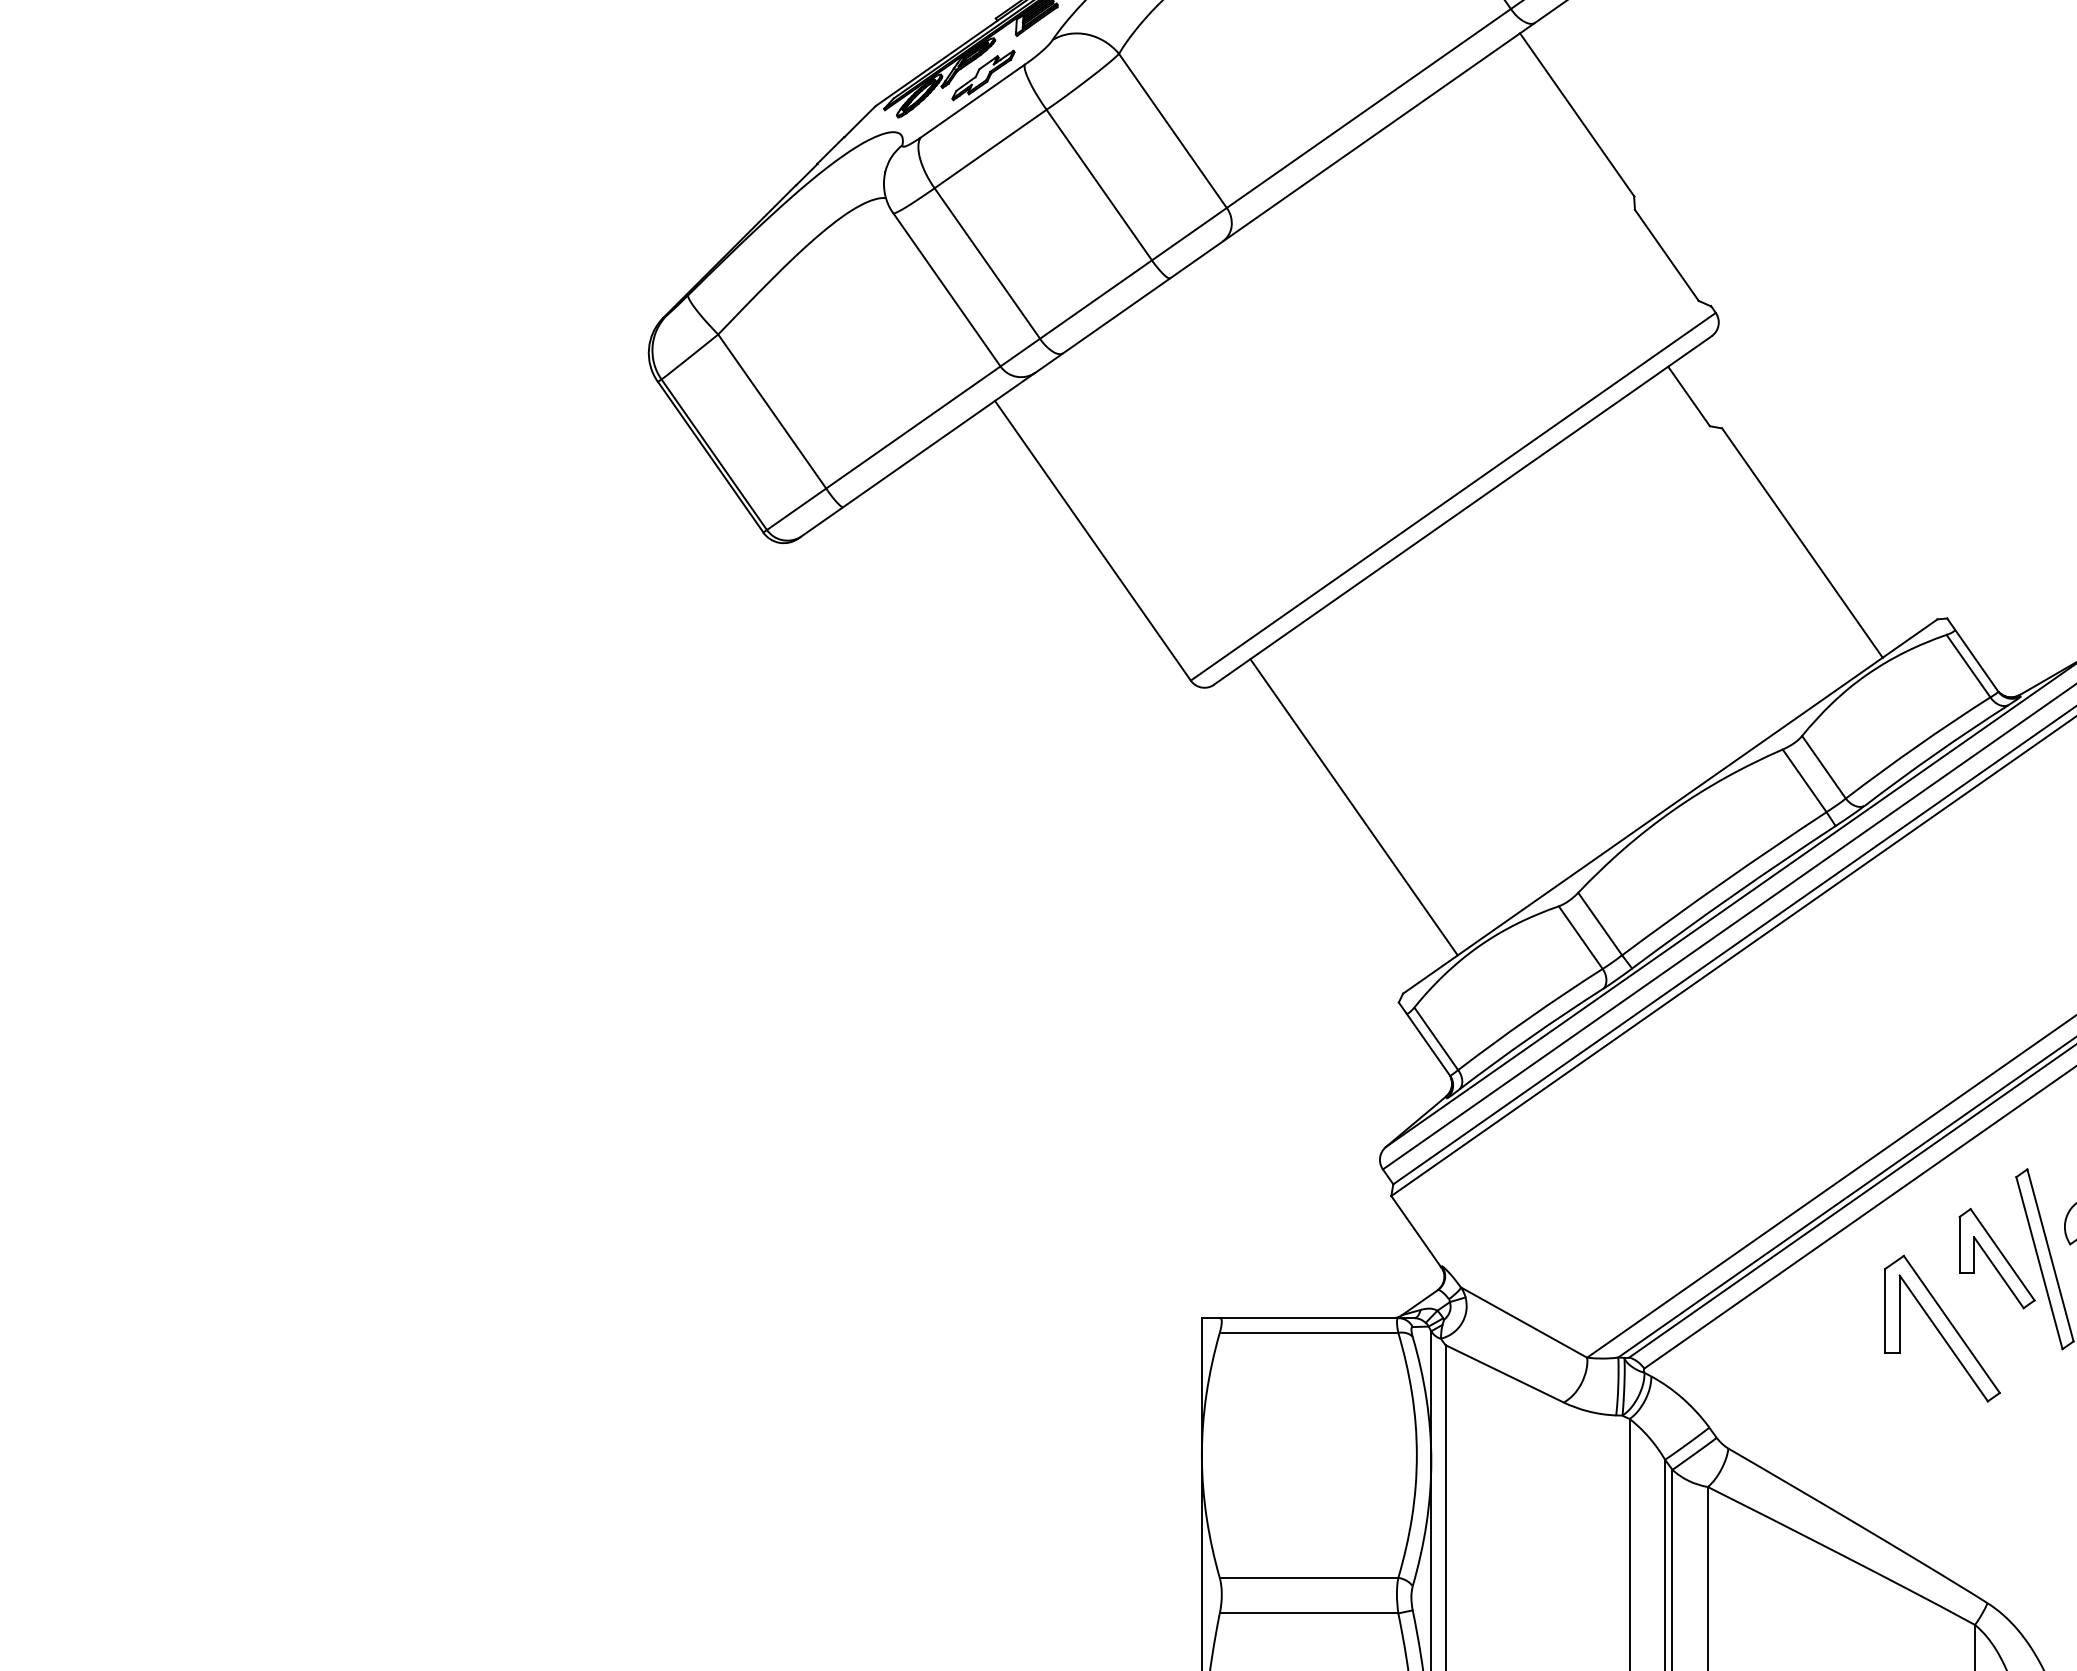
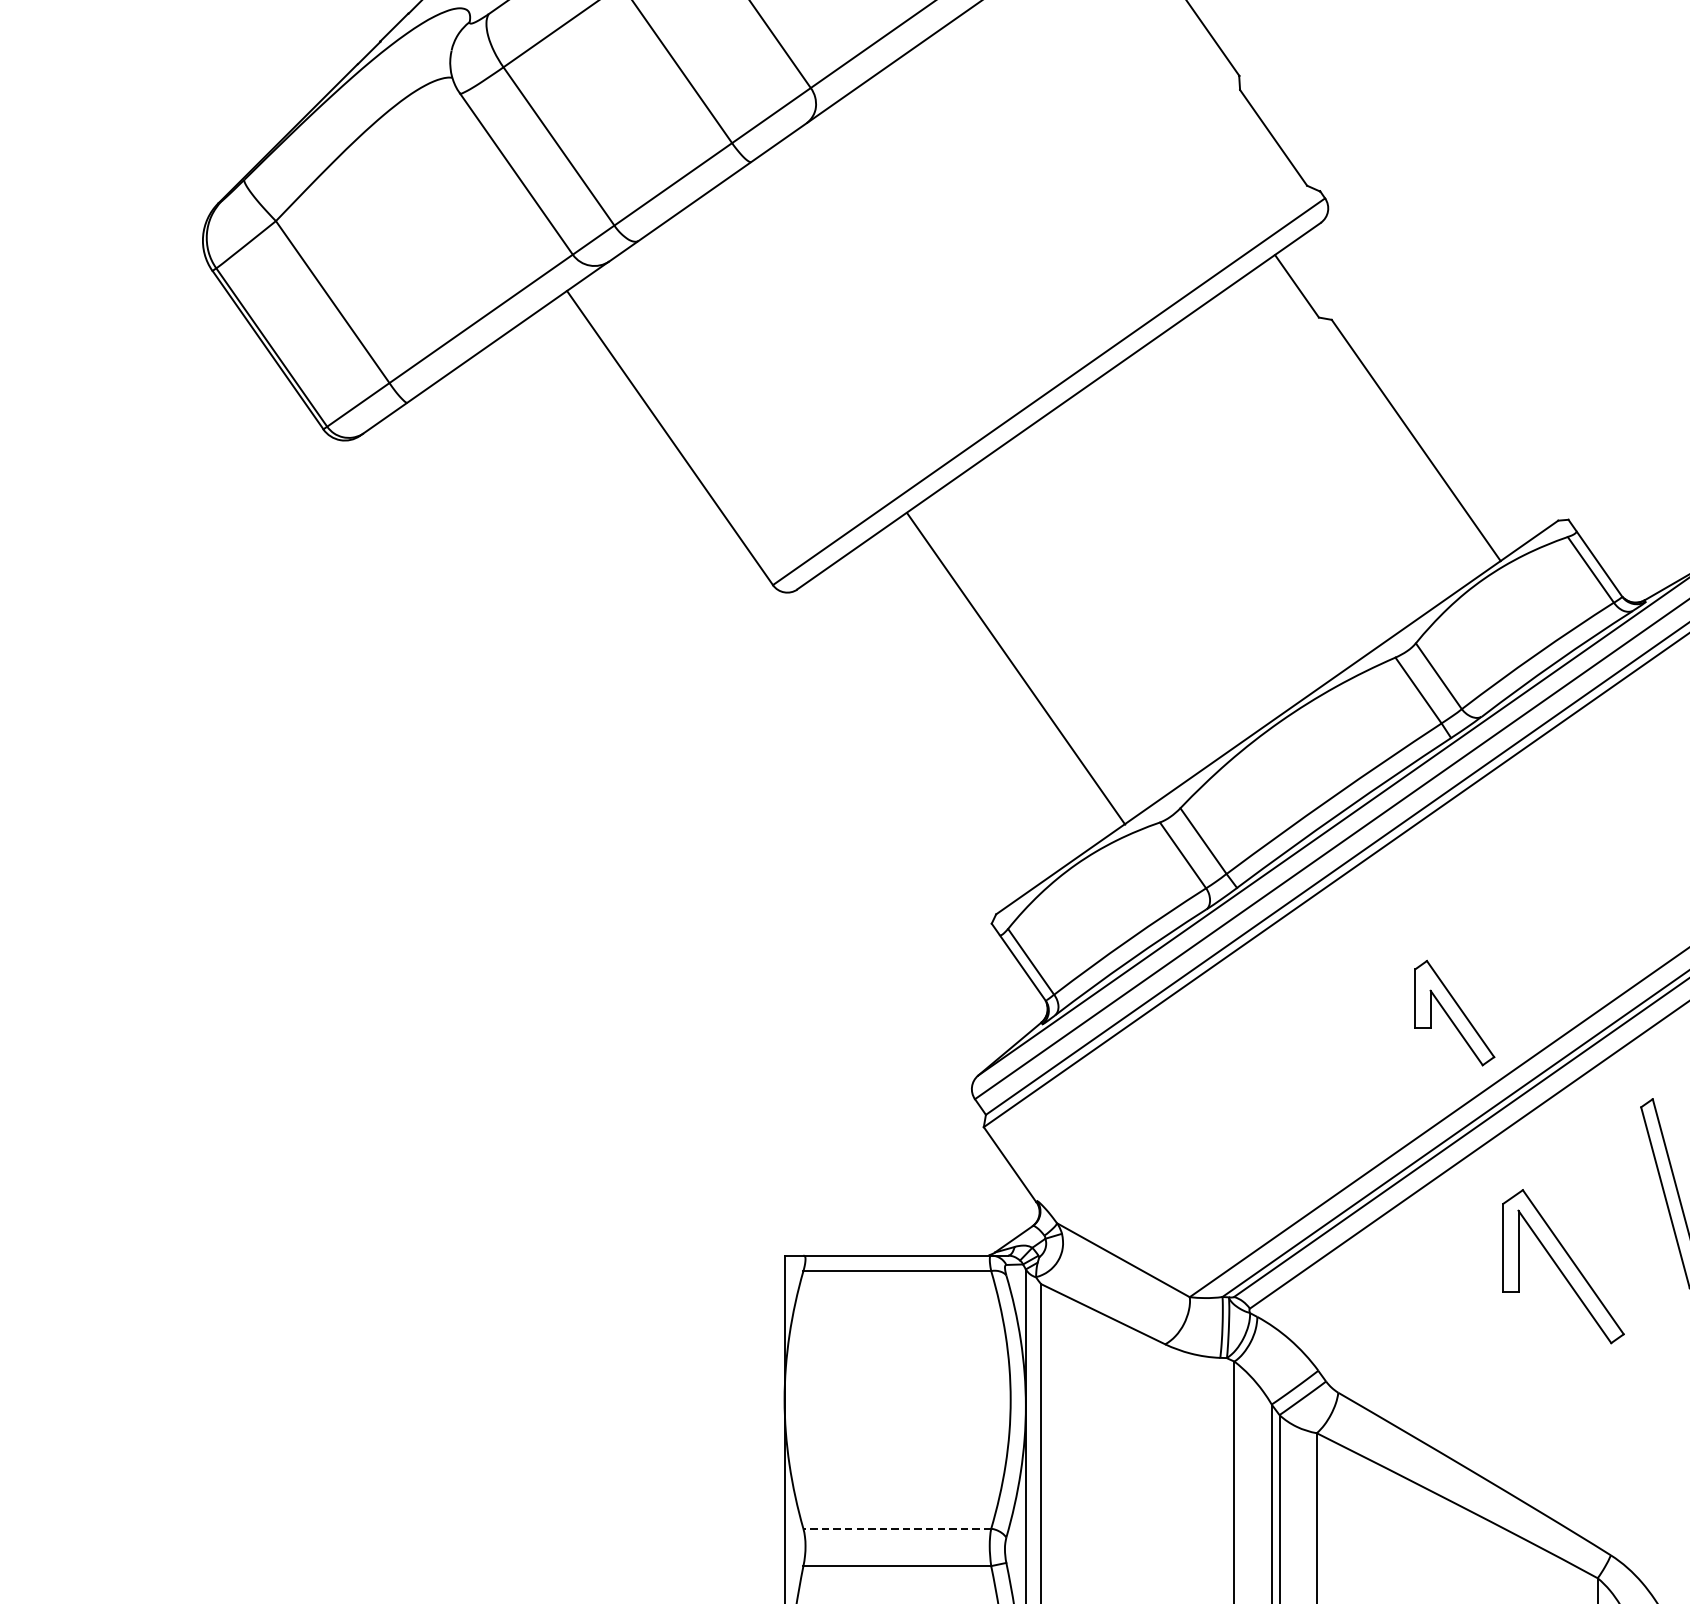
line: (1353, 807) -> (1015, 669), moved
part: (1996, 1258) -> (1454, 1013), moved
line: (1308, 1577) -> (896, 1528), solid -> dashed

